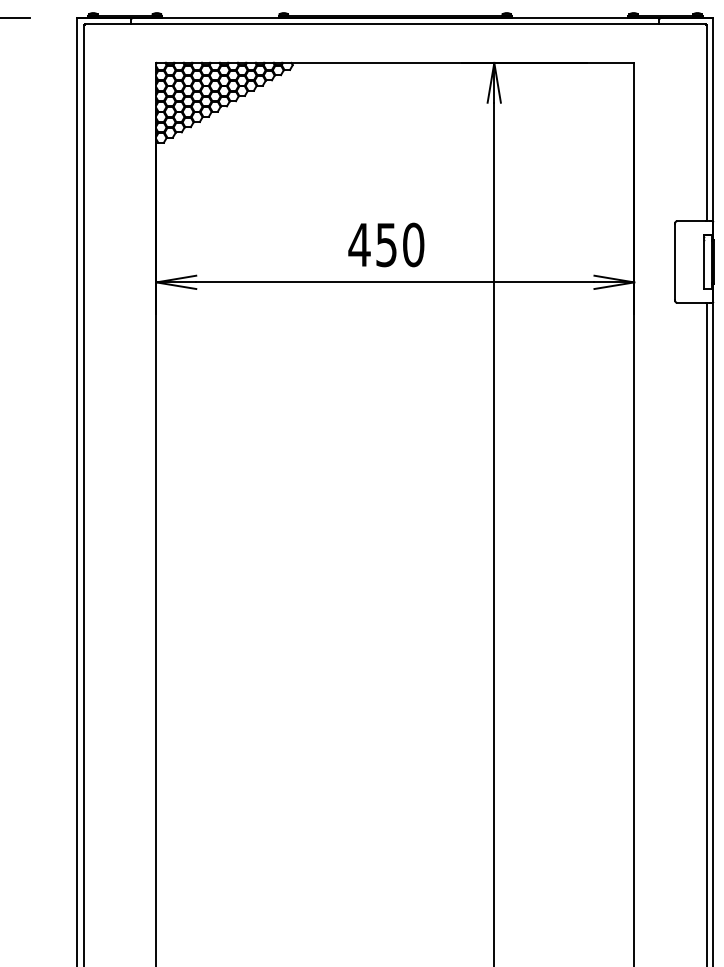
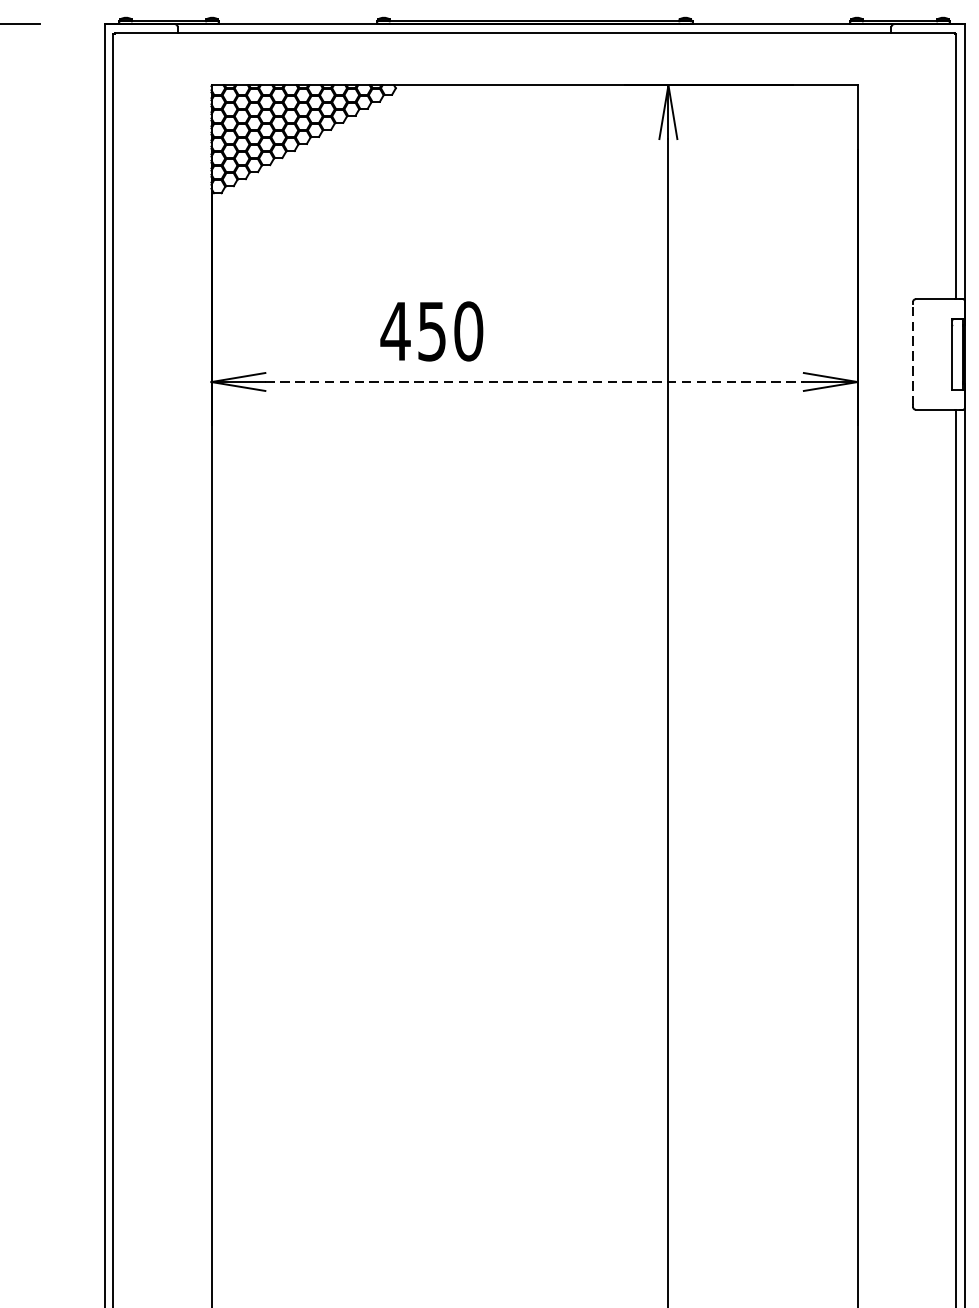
text: (386, 244) -> (432, 330), moved
line: (675, 262) -> (913, 355), solid -> dashed
line: (395, 282) -> (534, 382), solid -> dashed

